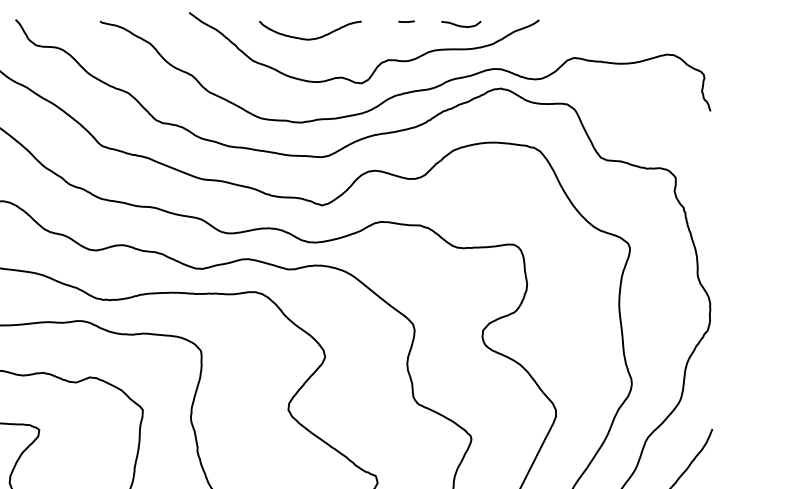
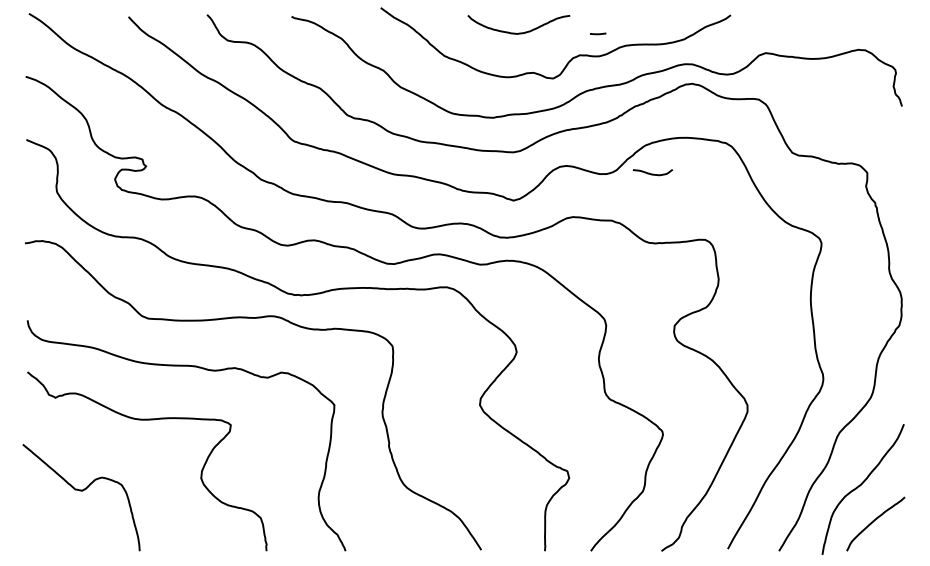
line: (406, 21) -> (598, 33), moved
curve: (460, 25) -> (652, 173), moved
curve: (309, 38) -> (518, 32), moved

